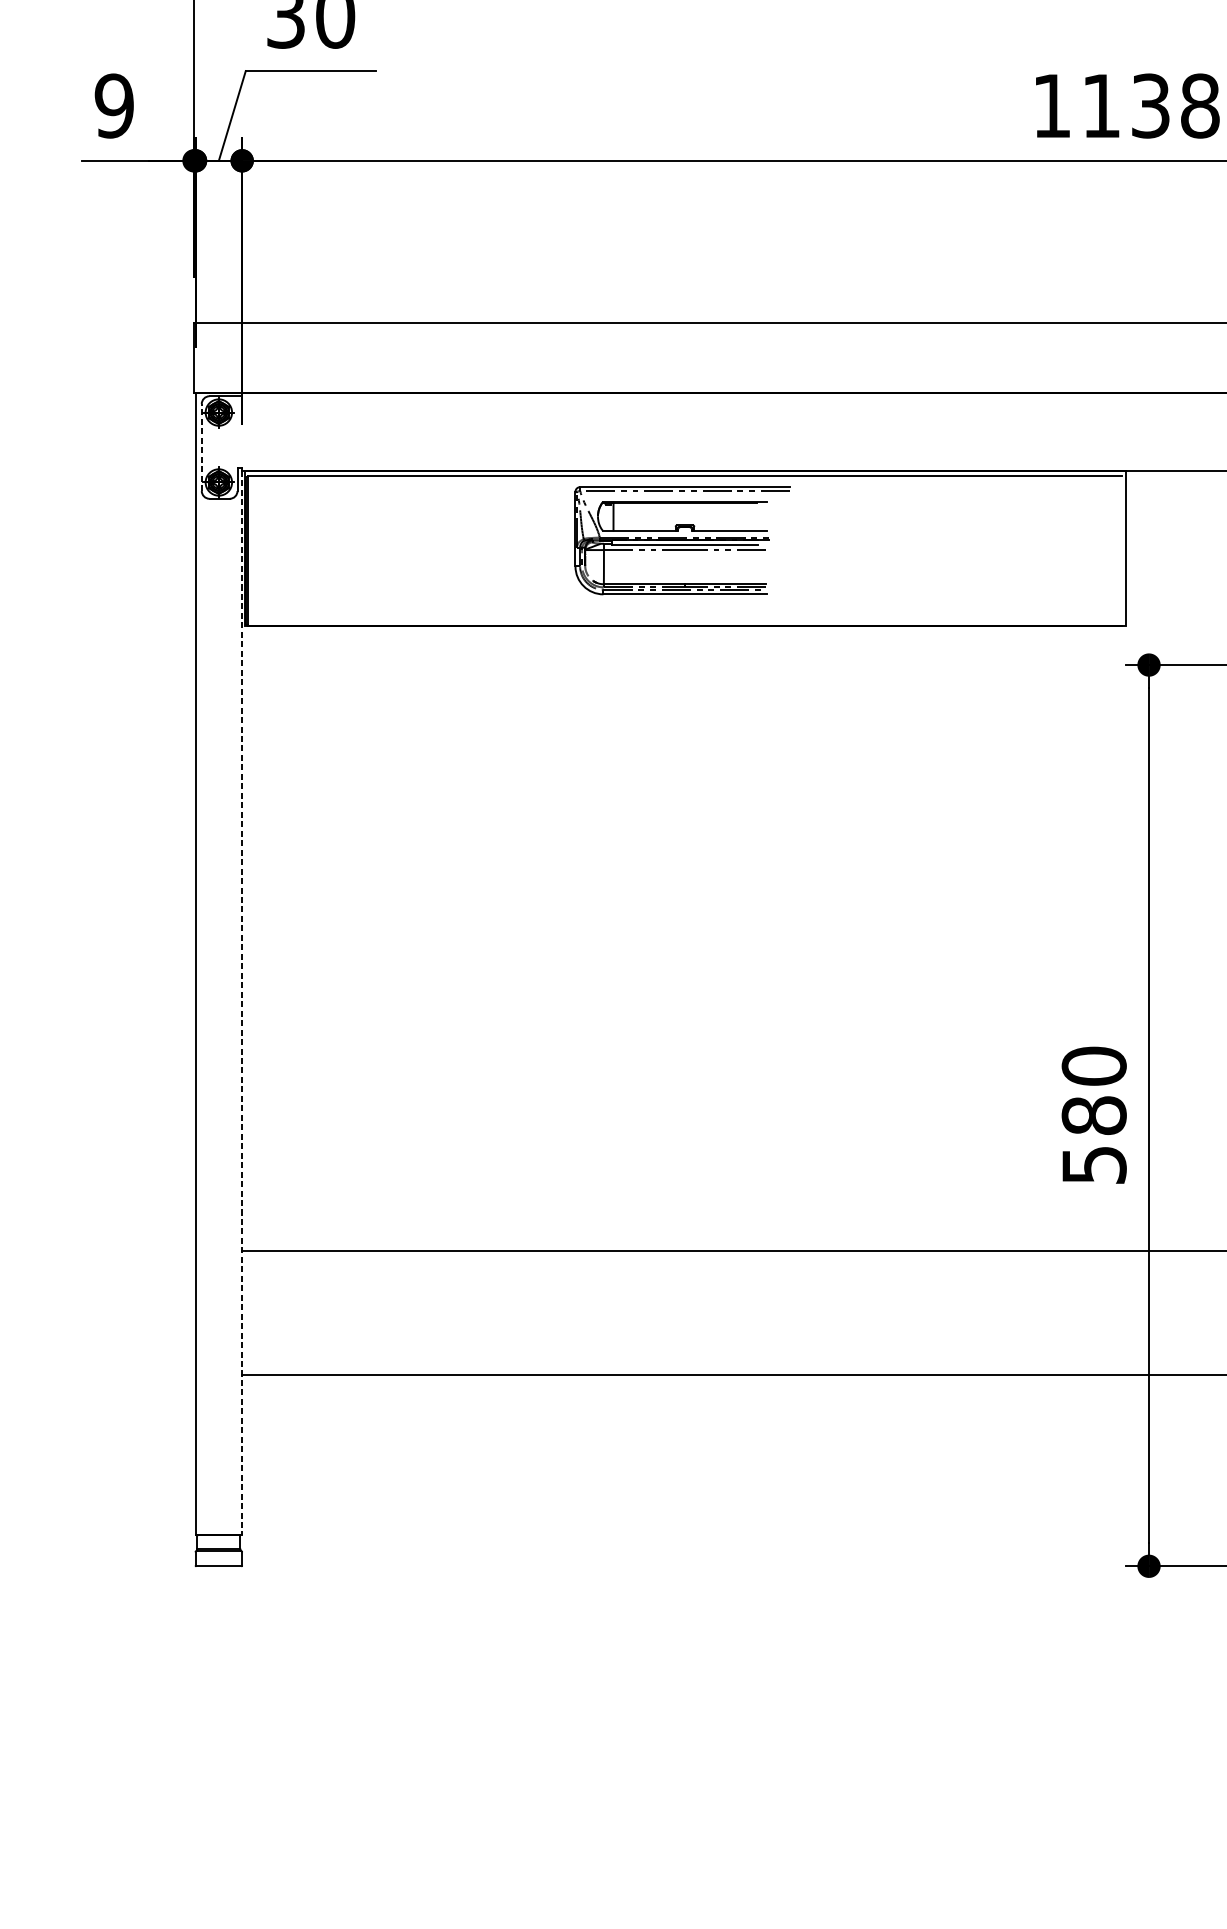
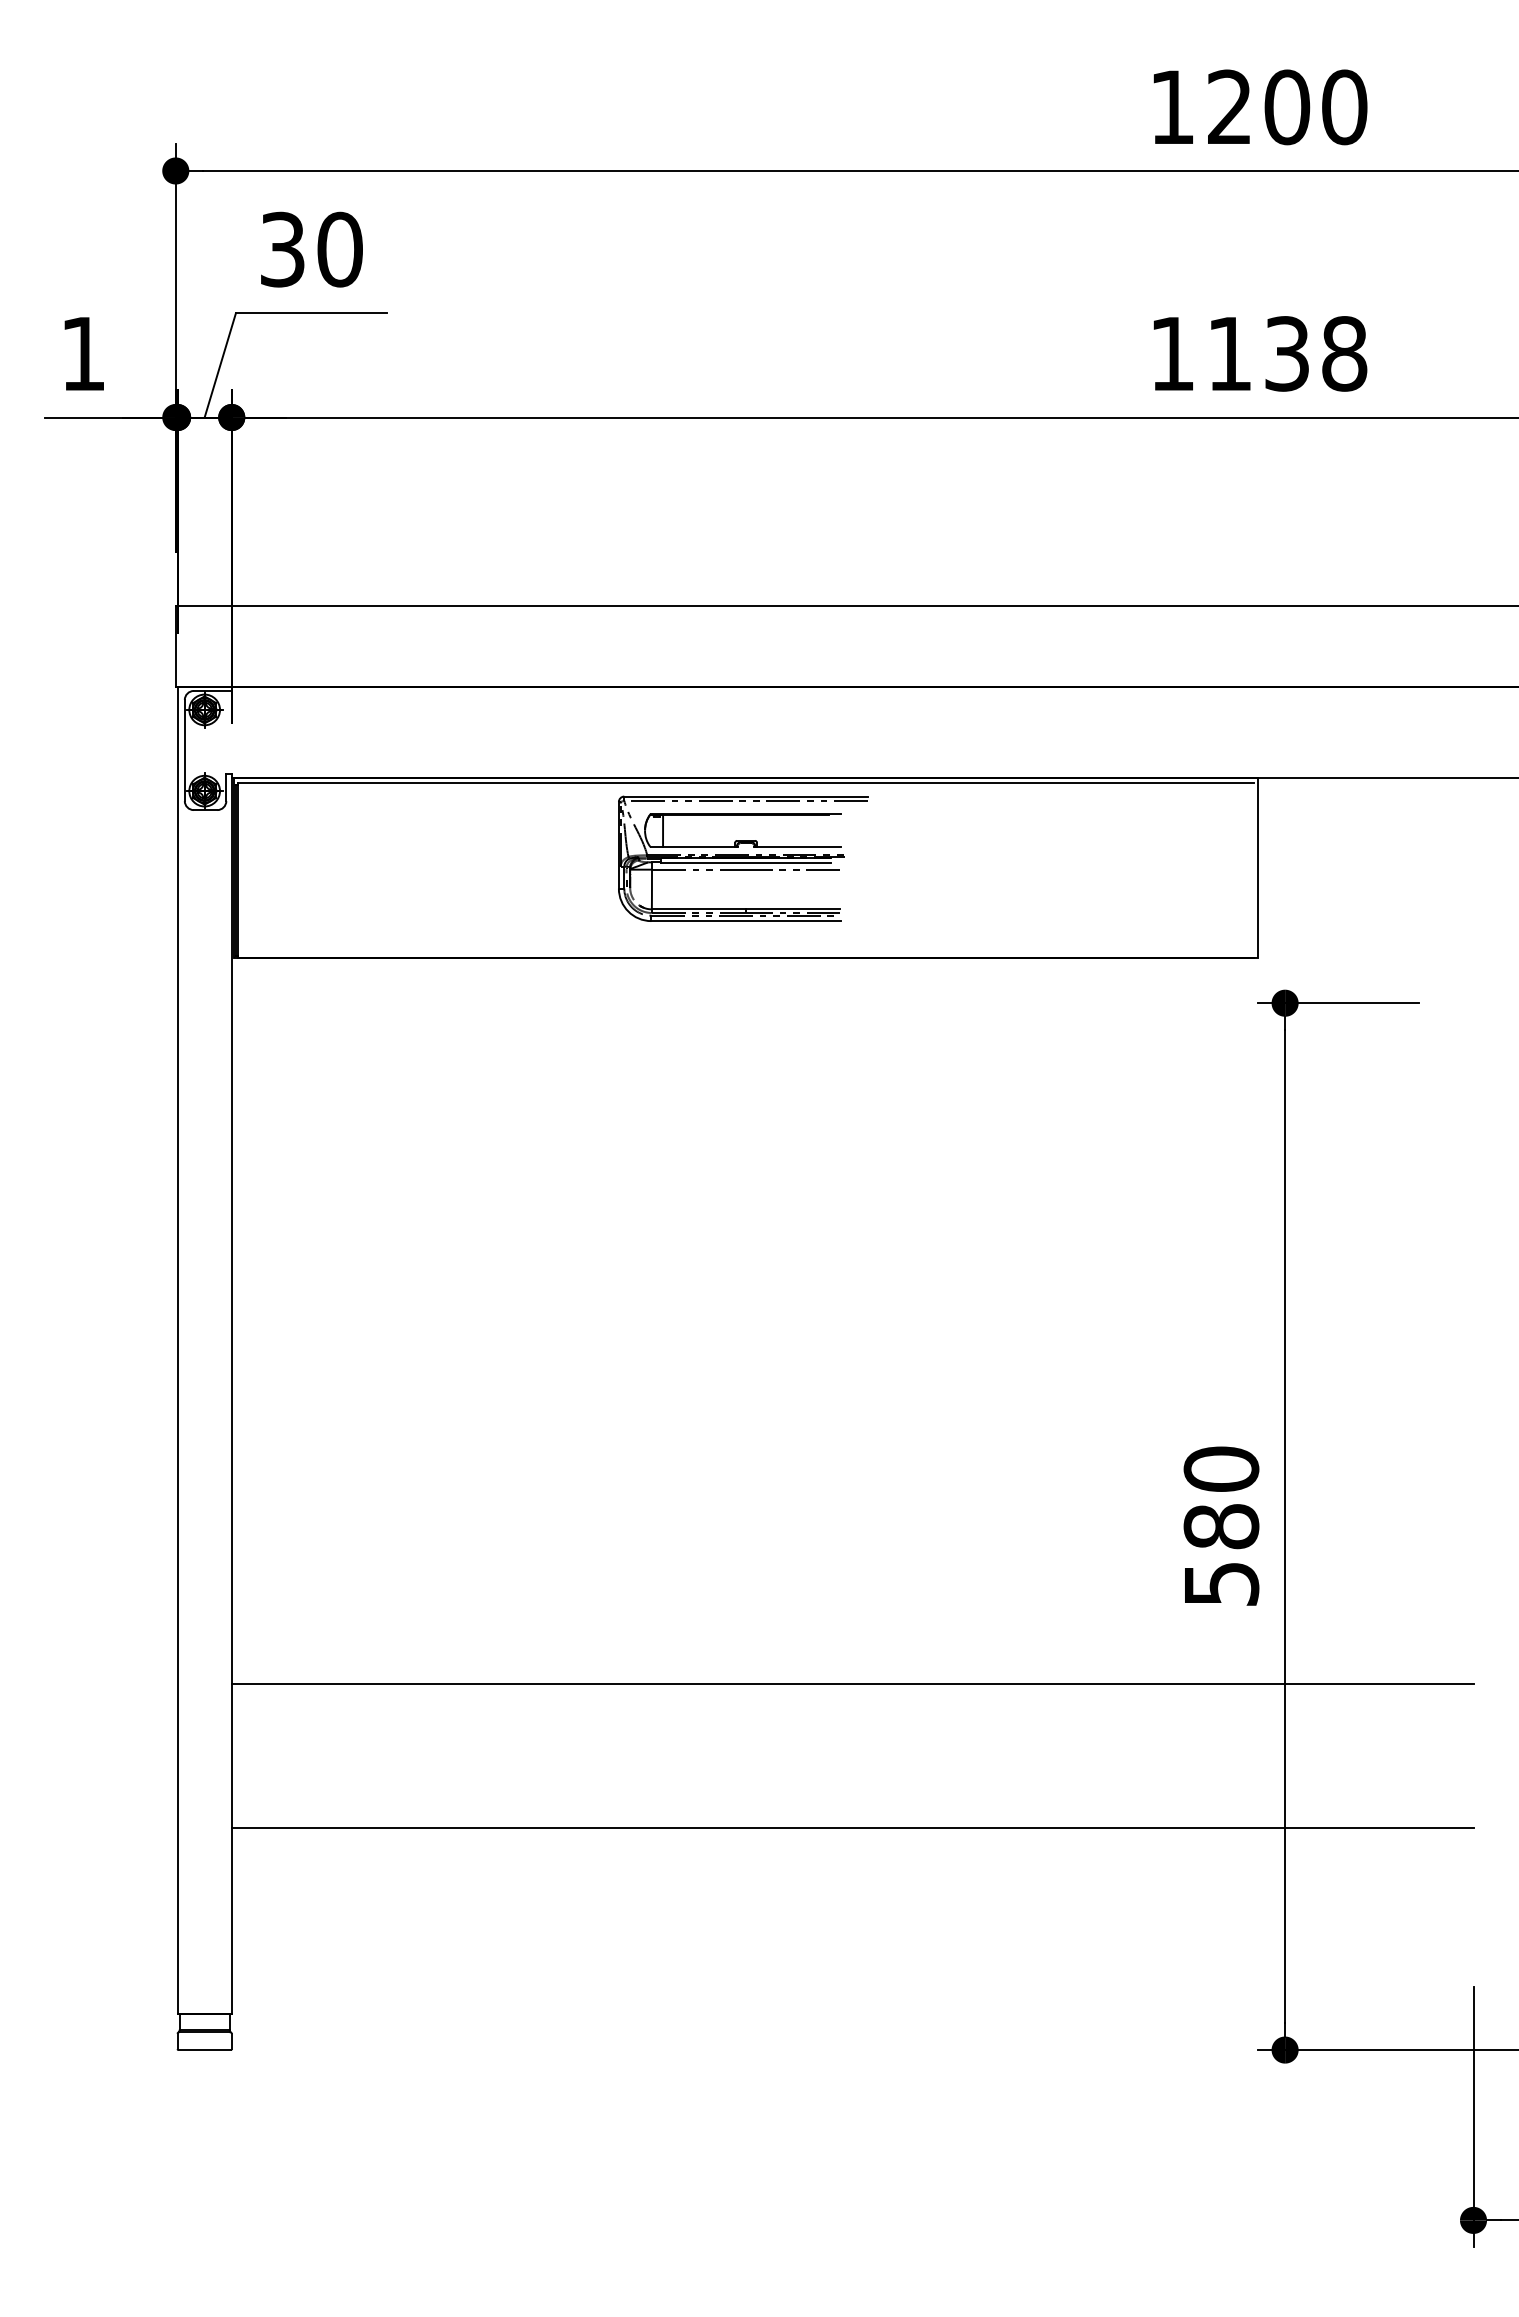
text: (113, 105) -> (82, 353), 9 -> 1
line: (201, 447) -> (184, 750), dashed -> solid
line: (241, 1003) -> (231, 1396), dashed -> solid

